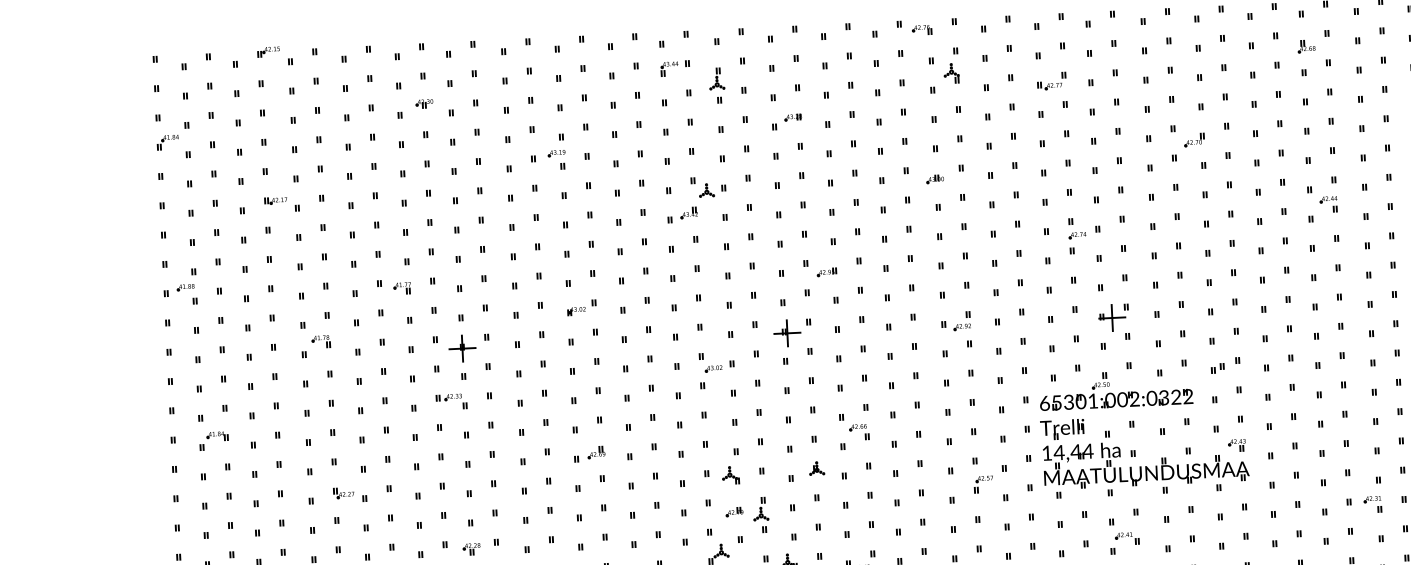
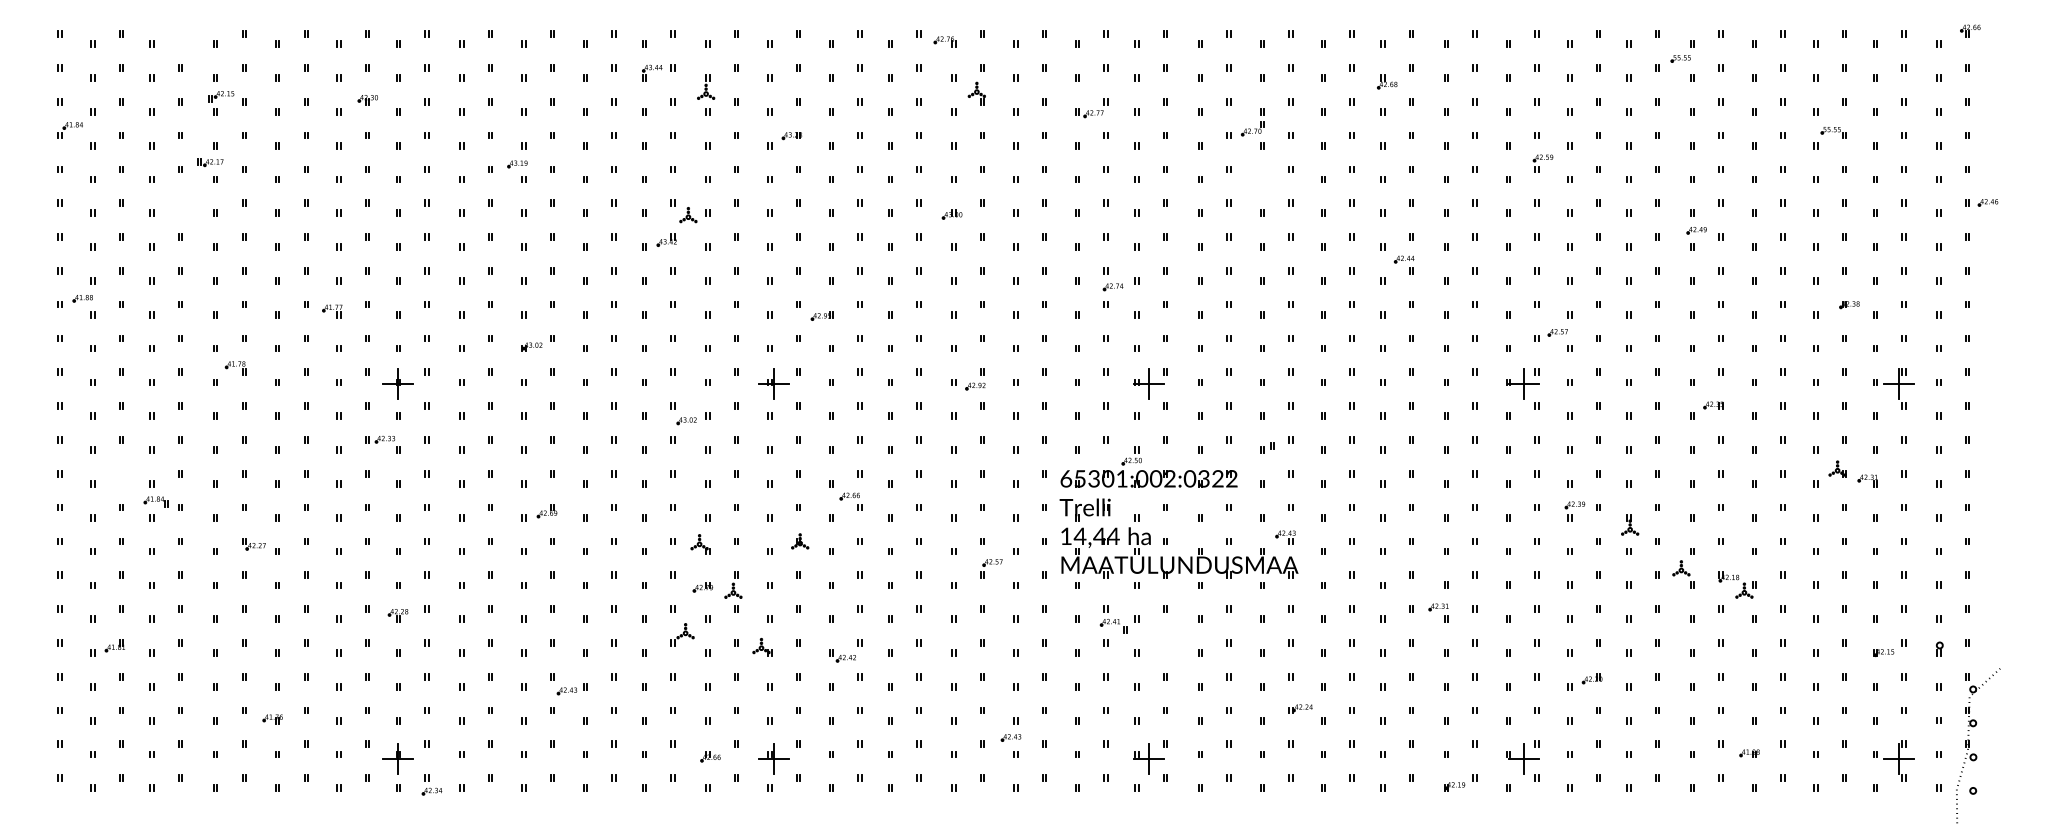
part: (268, 51) -> (221, 96), moved
part: (1194, 140) -> (1252, 128), moved
part: (275, 200) -> (210, 162), moved
part: (216, 436) -> (155, 501), moved
part: (1126, 539) -> (1113, 626), moved

